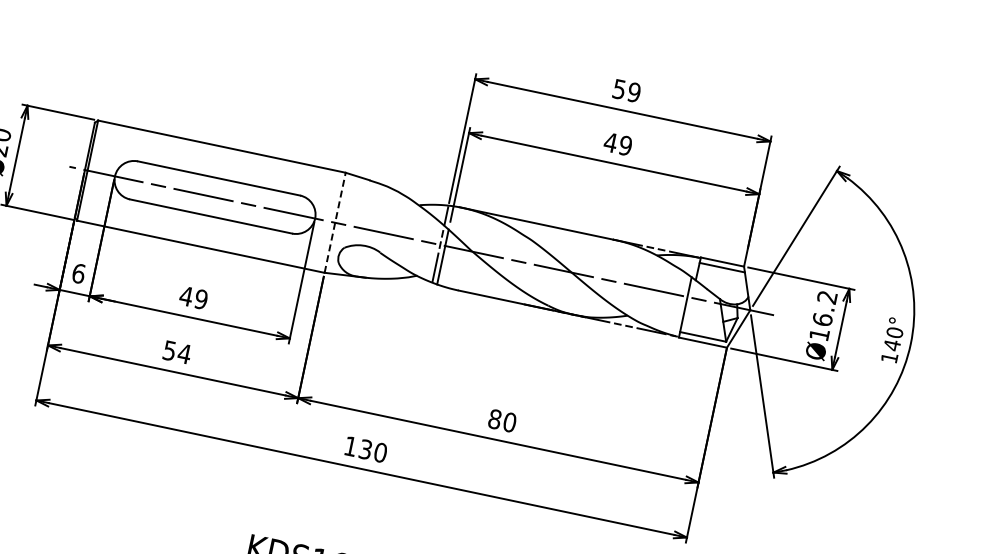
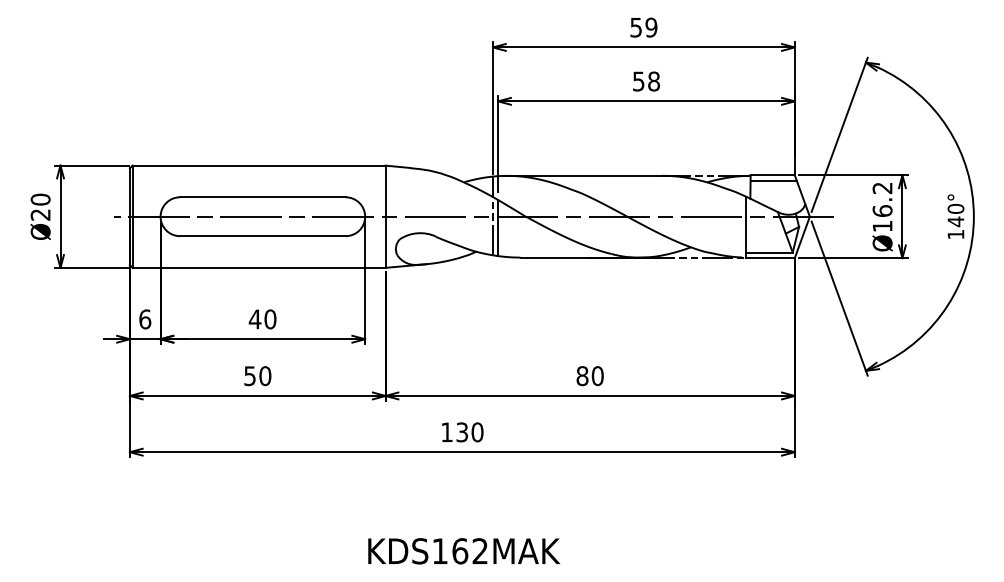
text: (617, 144) -> (645, 81), 49 -> 58
line: (335, 222) -> (385, 216), dashed -> solid
text: (201, 299) -> (270, 319), 49 -> 40
text: (184, 354) -> (265, 376), 54 -> 50

